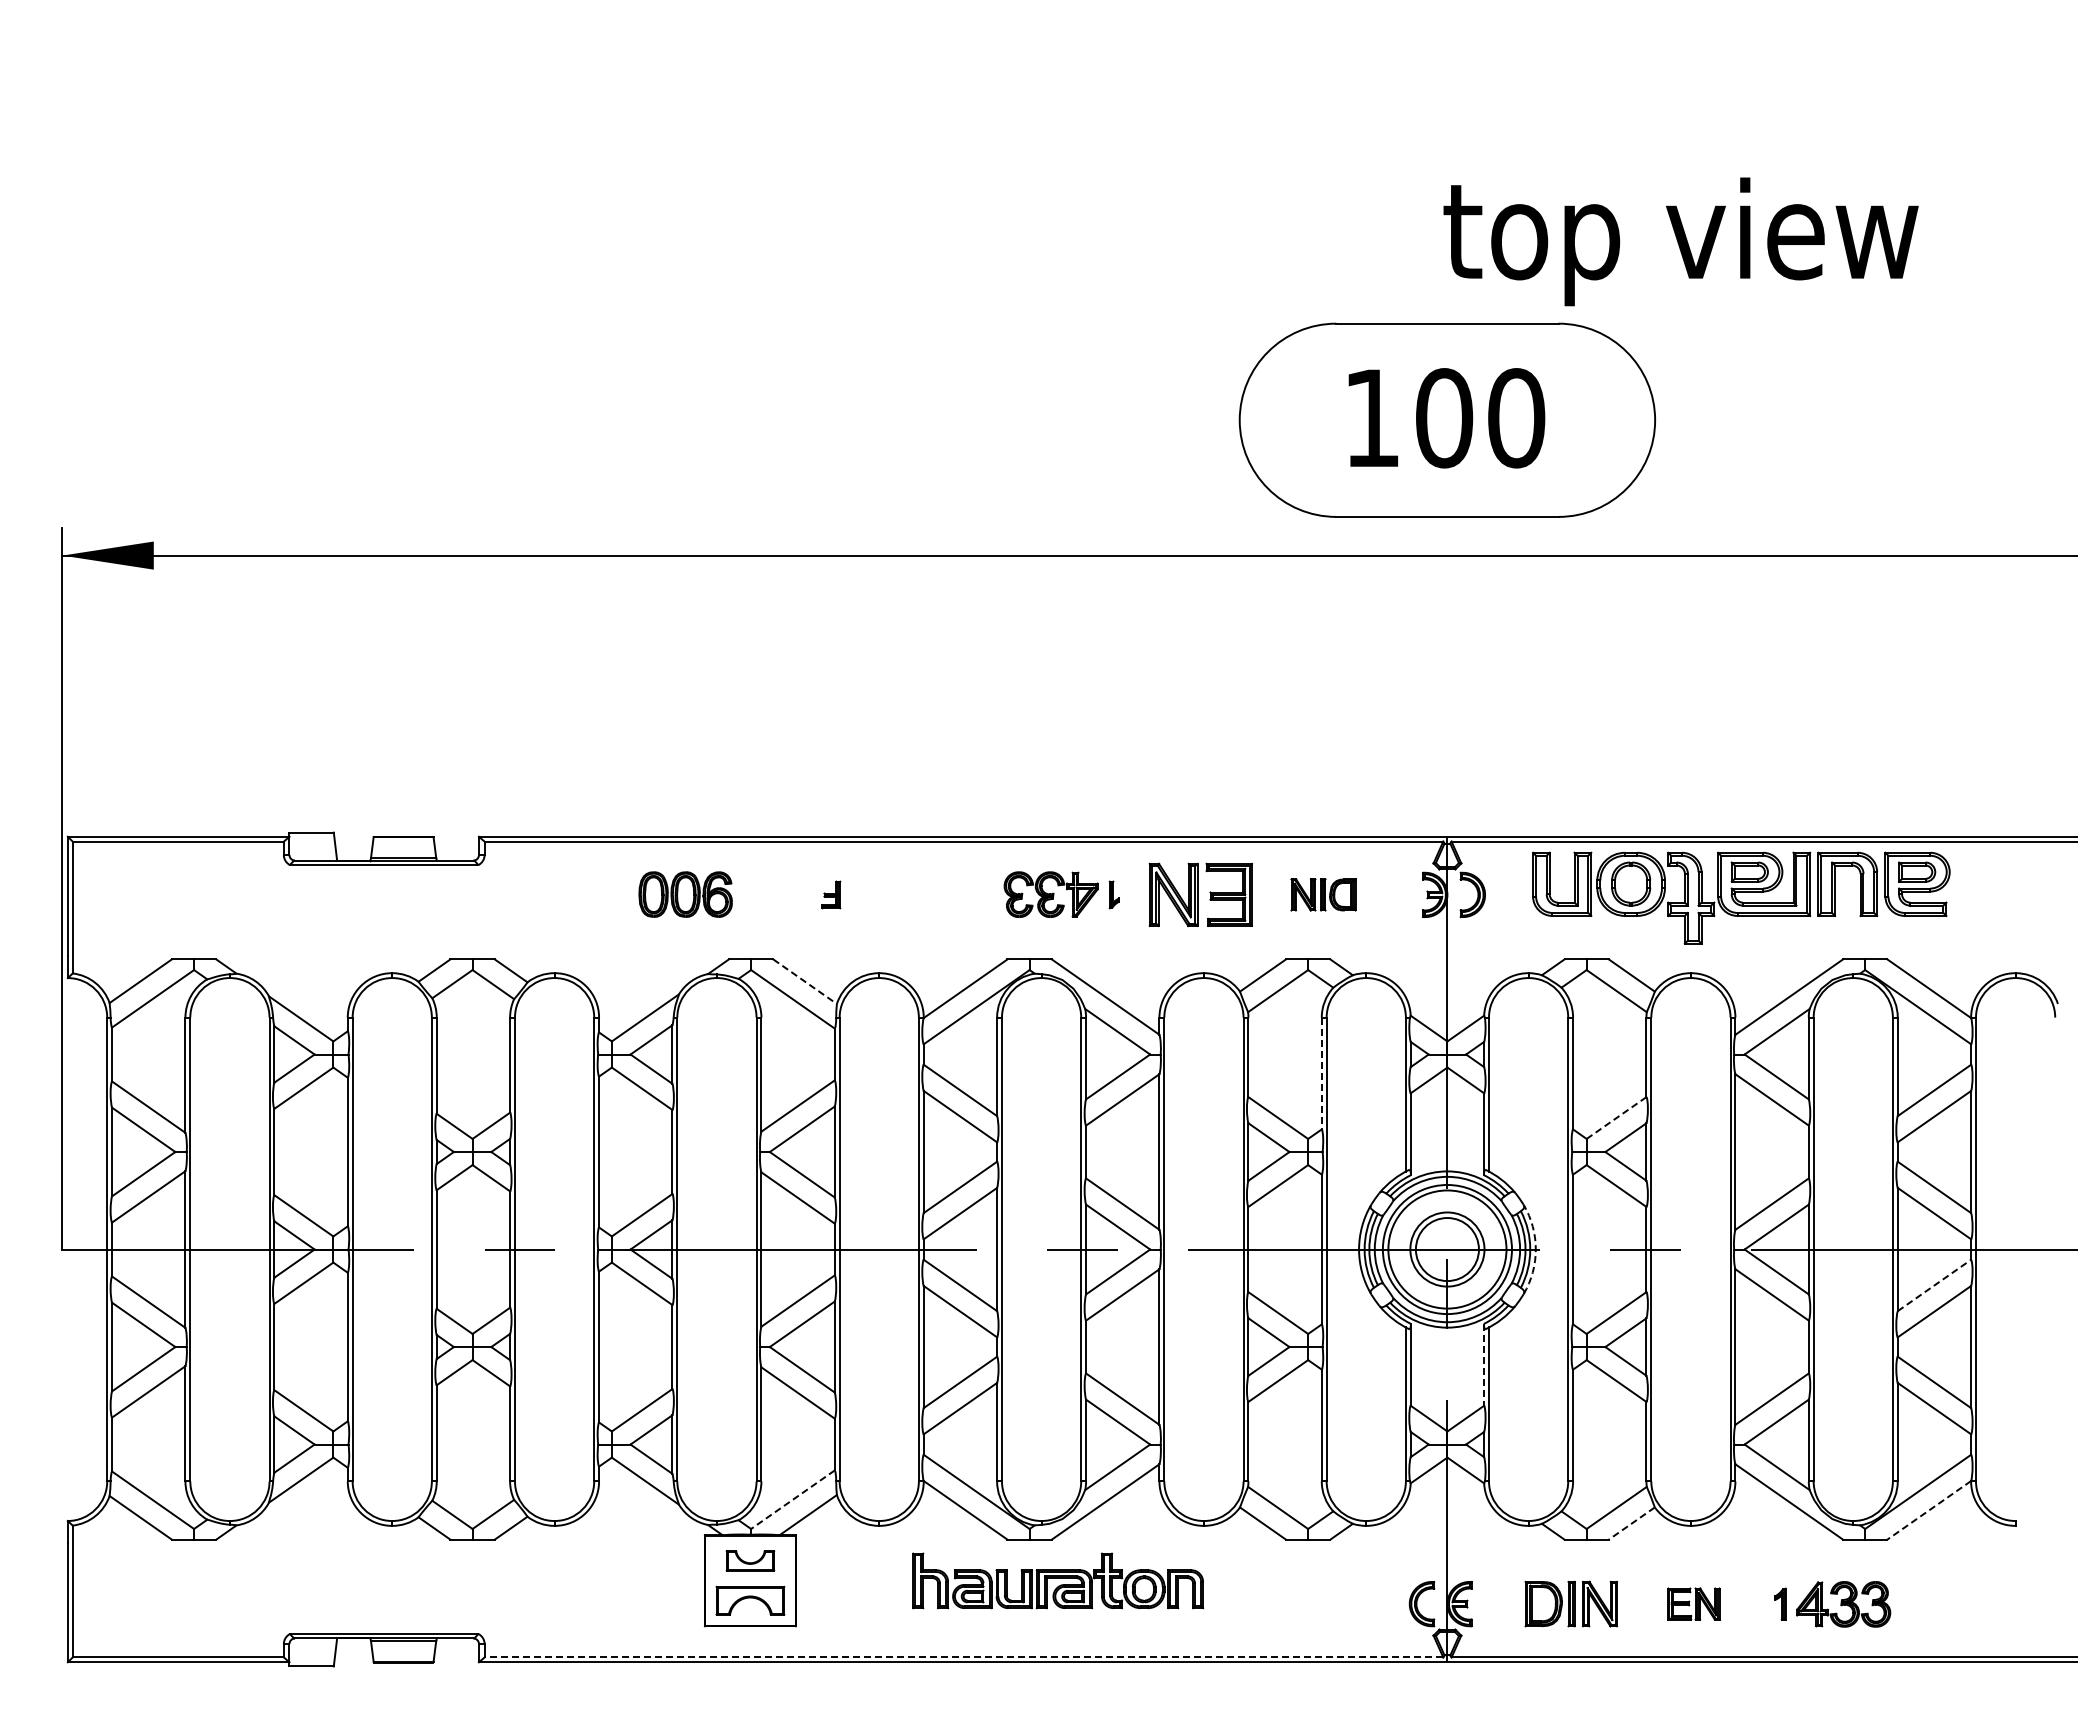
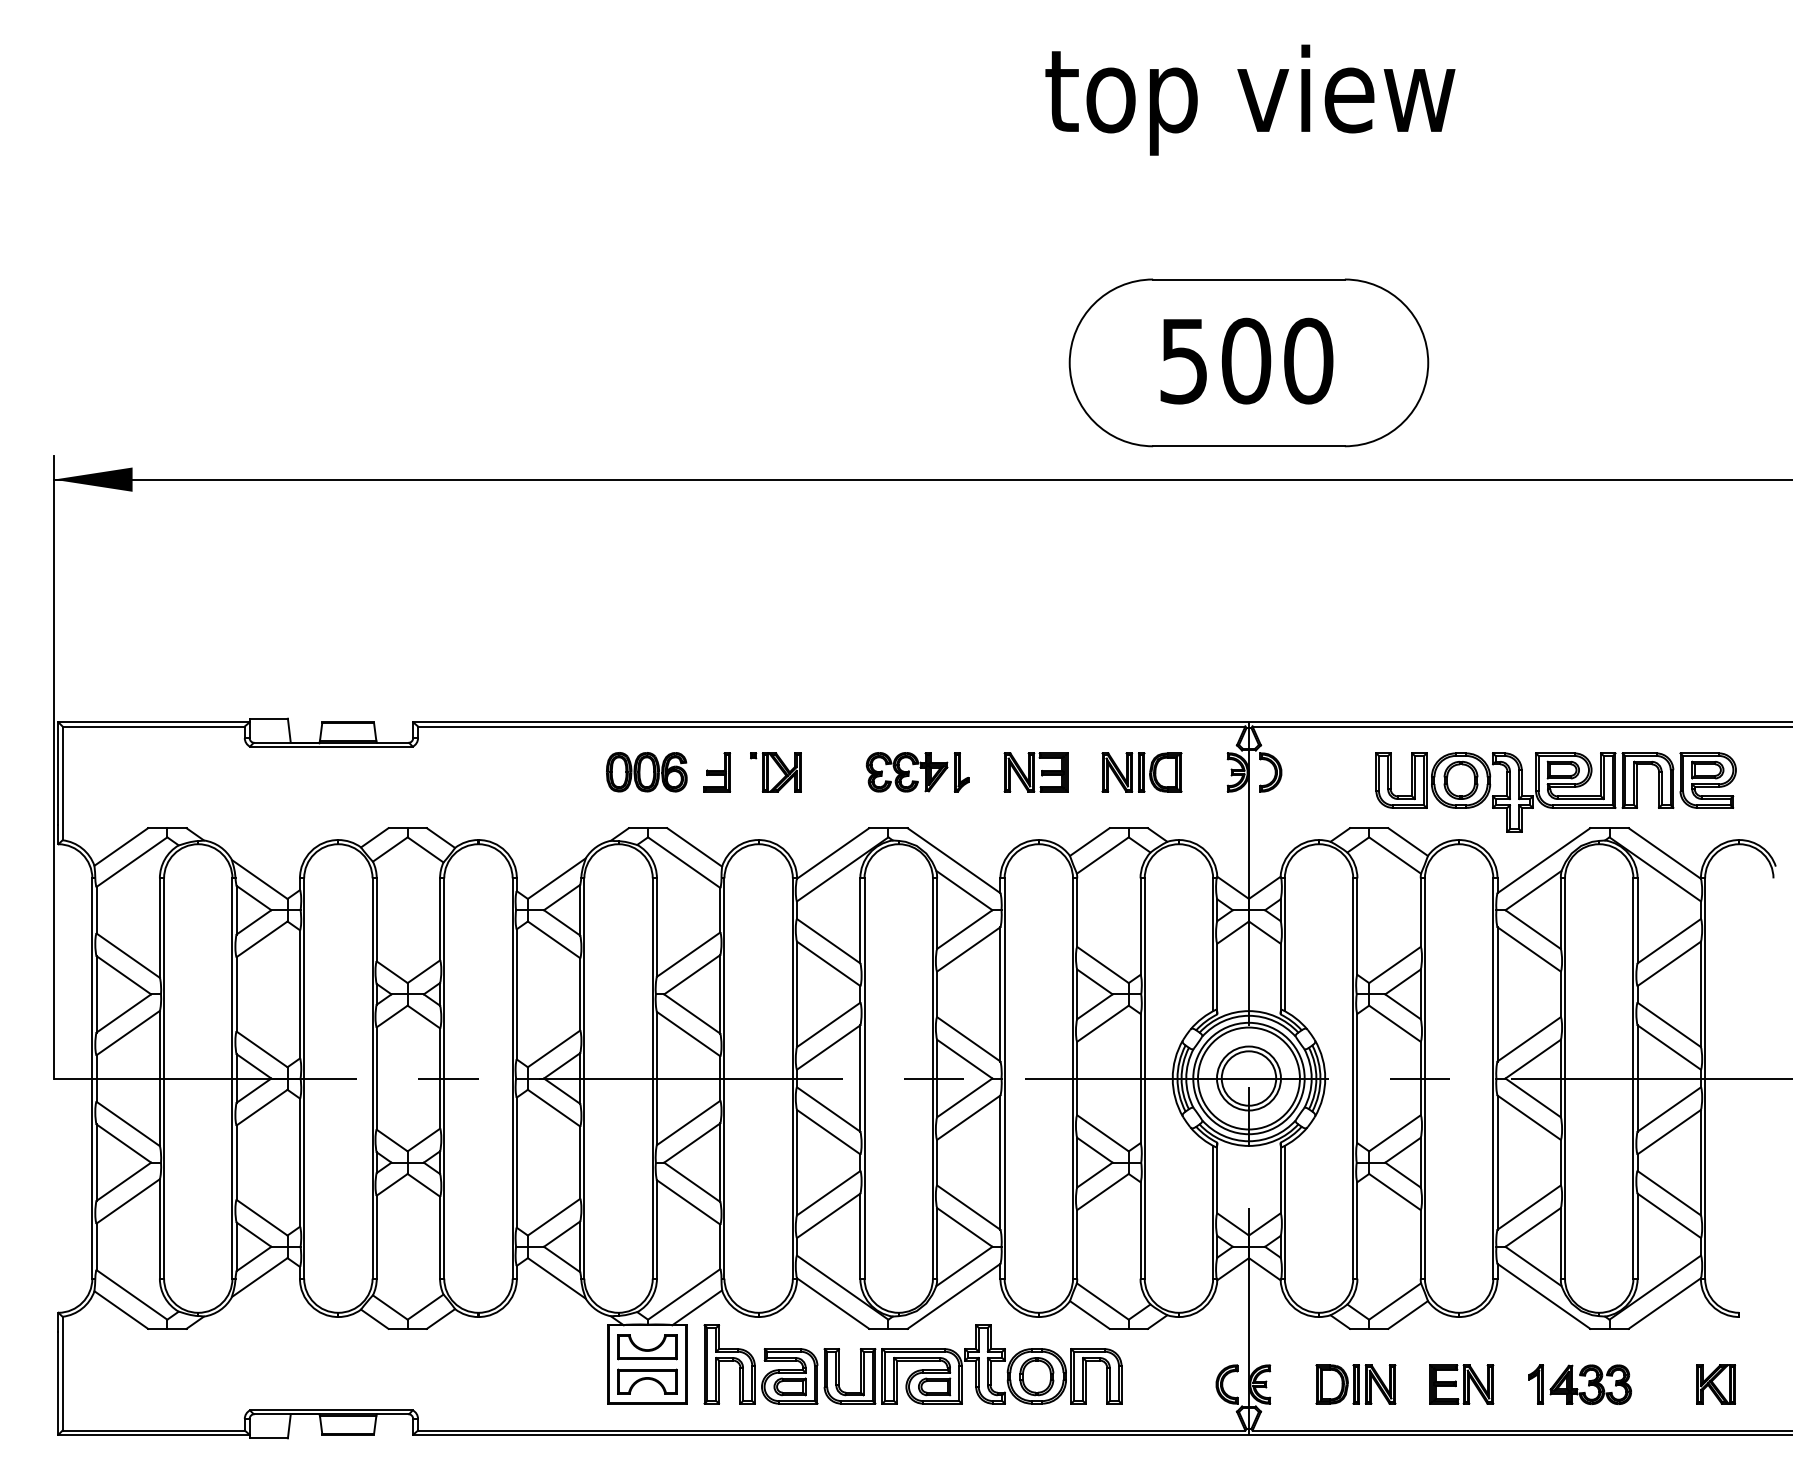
text: (1680, 241) -> (1249, 99), moved
text: (1371, 418) -> (1183, 361), 100 -> 500
part: (685, 894) -> (646, 772), moved
part: (831, 894) -> (717, 772), size x1.67
part: (899, 894) -> (776, 772), added
part: (1114, 894) -> (961, 772), size x1.67
part: (1200, 894) -> (1035, 772), size x0.71
part: (1323, 894) -> (1142, 772), size x1.43
part: (1741, 897) -> (1556, 791), moved
line: (805, 981) -> (694, 847), dashed -> solid
line: (1321, 1073) -> (1140, 926), dashed -> solid
line: (1616, 1118) -> (1394, 965), dashed -> solid
arc: (1535, 1249) -> (1324, 1078), dashed -> solid
line: (1934, 1285) -> (1669, 1109), dashed -> solid
line: (1484, 1364) -> (1280, 1177), dashed -> solid
line: (792, 1500) -> (683, 1295), dashed -> solid
line: (1928, 1510) -> (1664, 1303), dashed -> solid
line: (1631, 1523) -> (1407, 1314), dashed -> solid
part: (750, 1560) -> (647, 1346), size x1.43
part: (1057, 1580) -> (912, 1364), size x1.67
part: (1693, 1603) -> (1461, 1384), size x1.43
part: (1988, 1603) -> (1715, 1384), added
part: (1780, 1604) -> (1536, 1384), size x1.43
line: (963, 1657) -> (831, 1430), dashed -> solid

